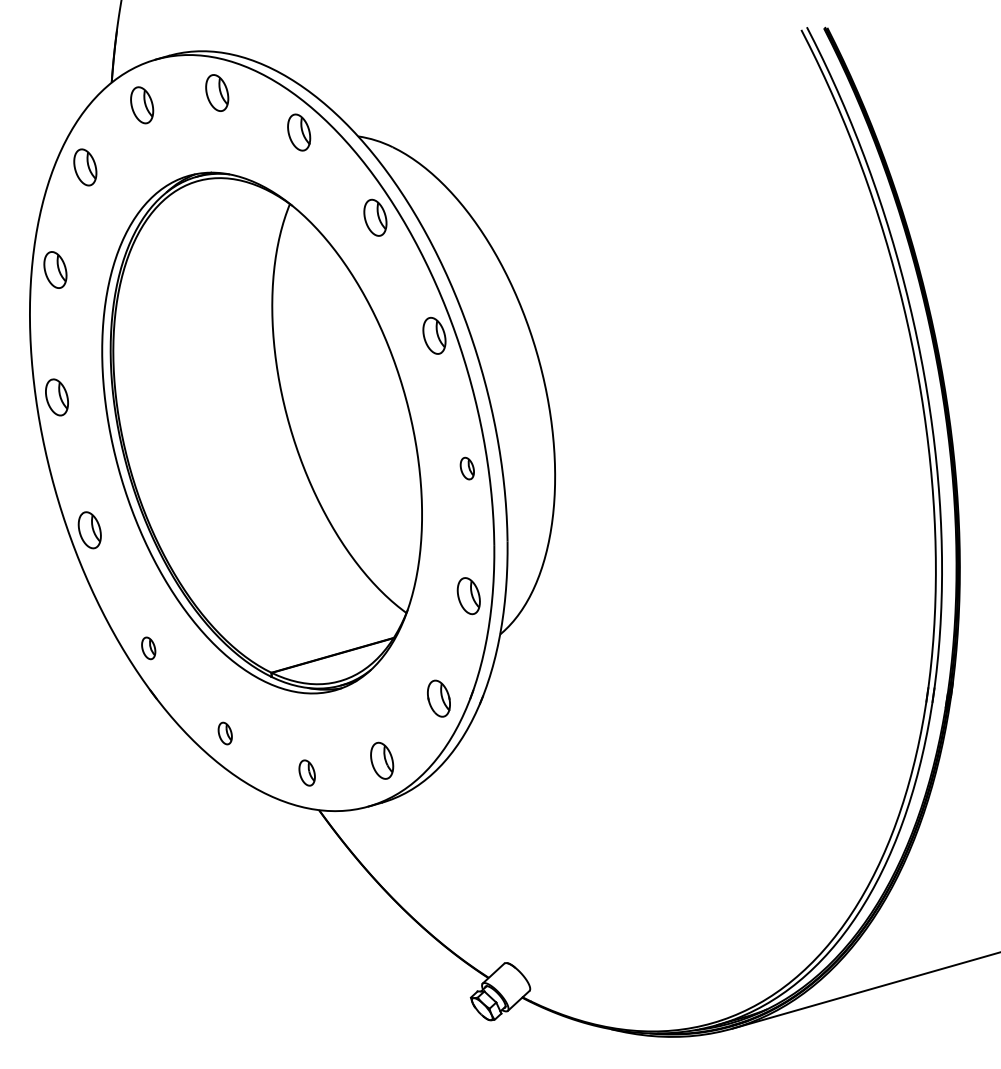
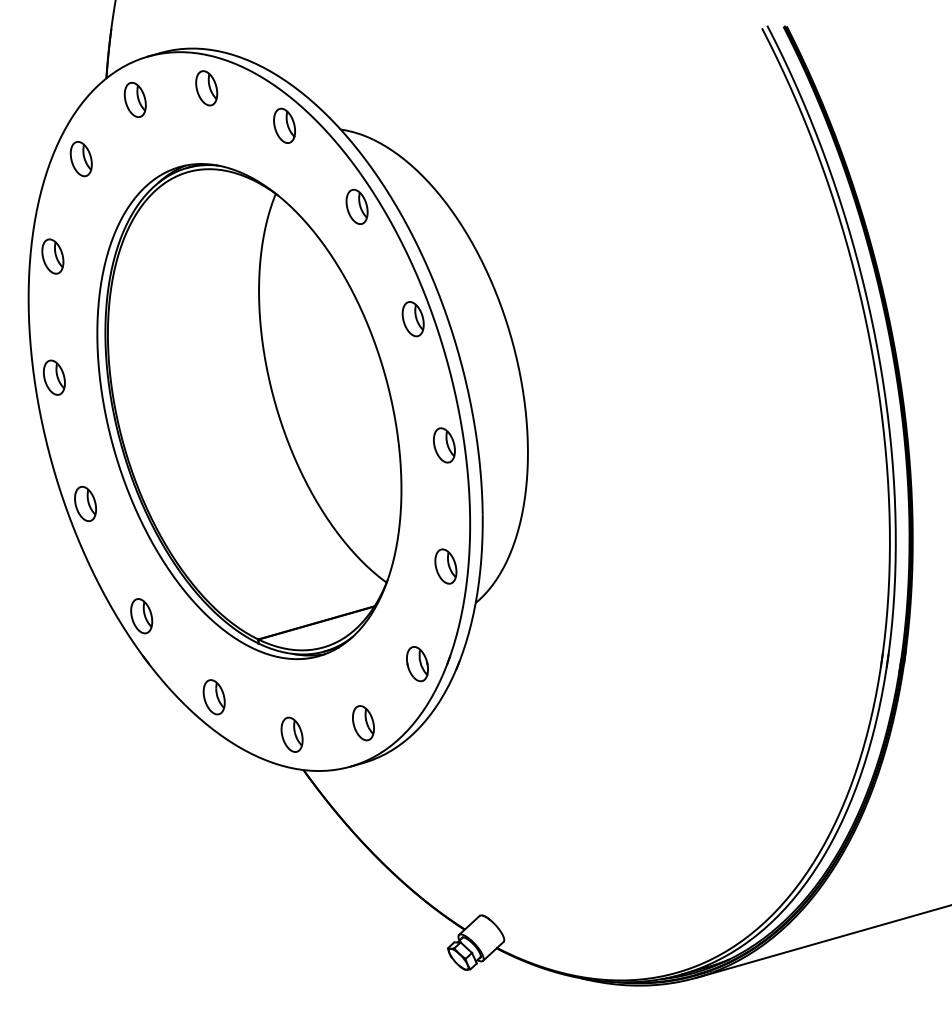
part: (467, 468) -> (444, 445), size x1.67
part: (148, 648) -> (141, 616), size x1.67
part: (225, 733) -> (214, 697), size x1.67
part: (307, 772) -> (292, 734), size x1.43

